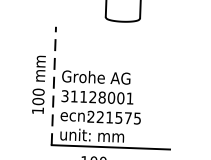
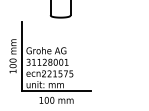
line: (53, 85) -> (21, 56), dashed -> solid

